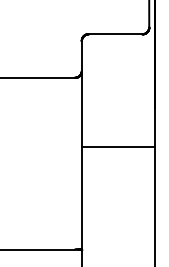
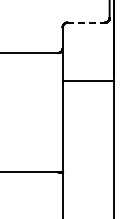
line: (115, 33) -> (86, 22), solid -> dashed
line: (117, 147) -> (87, 81), moved

